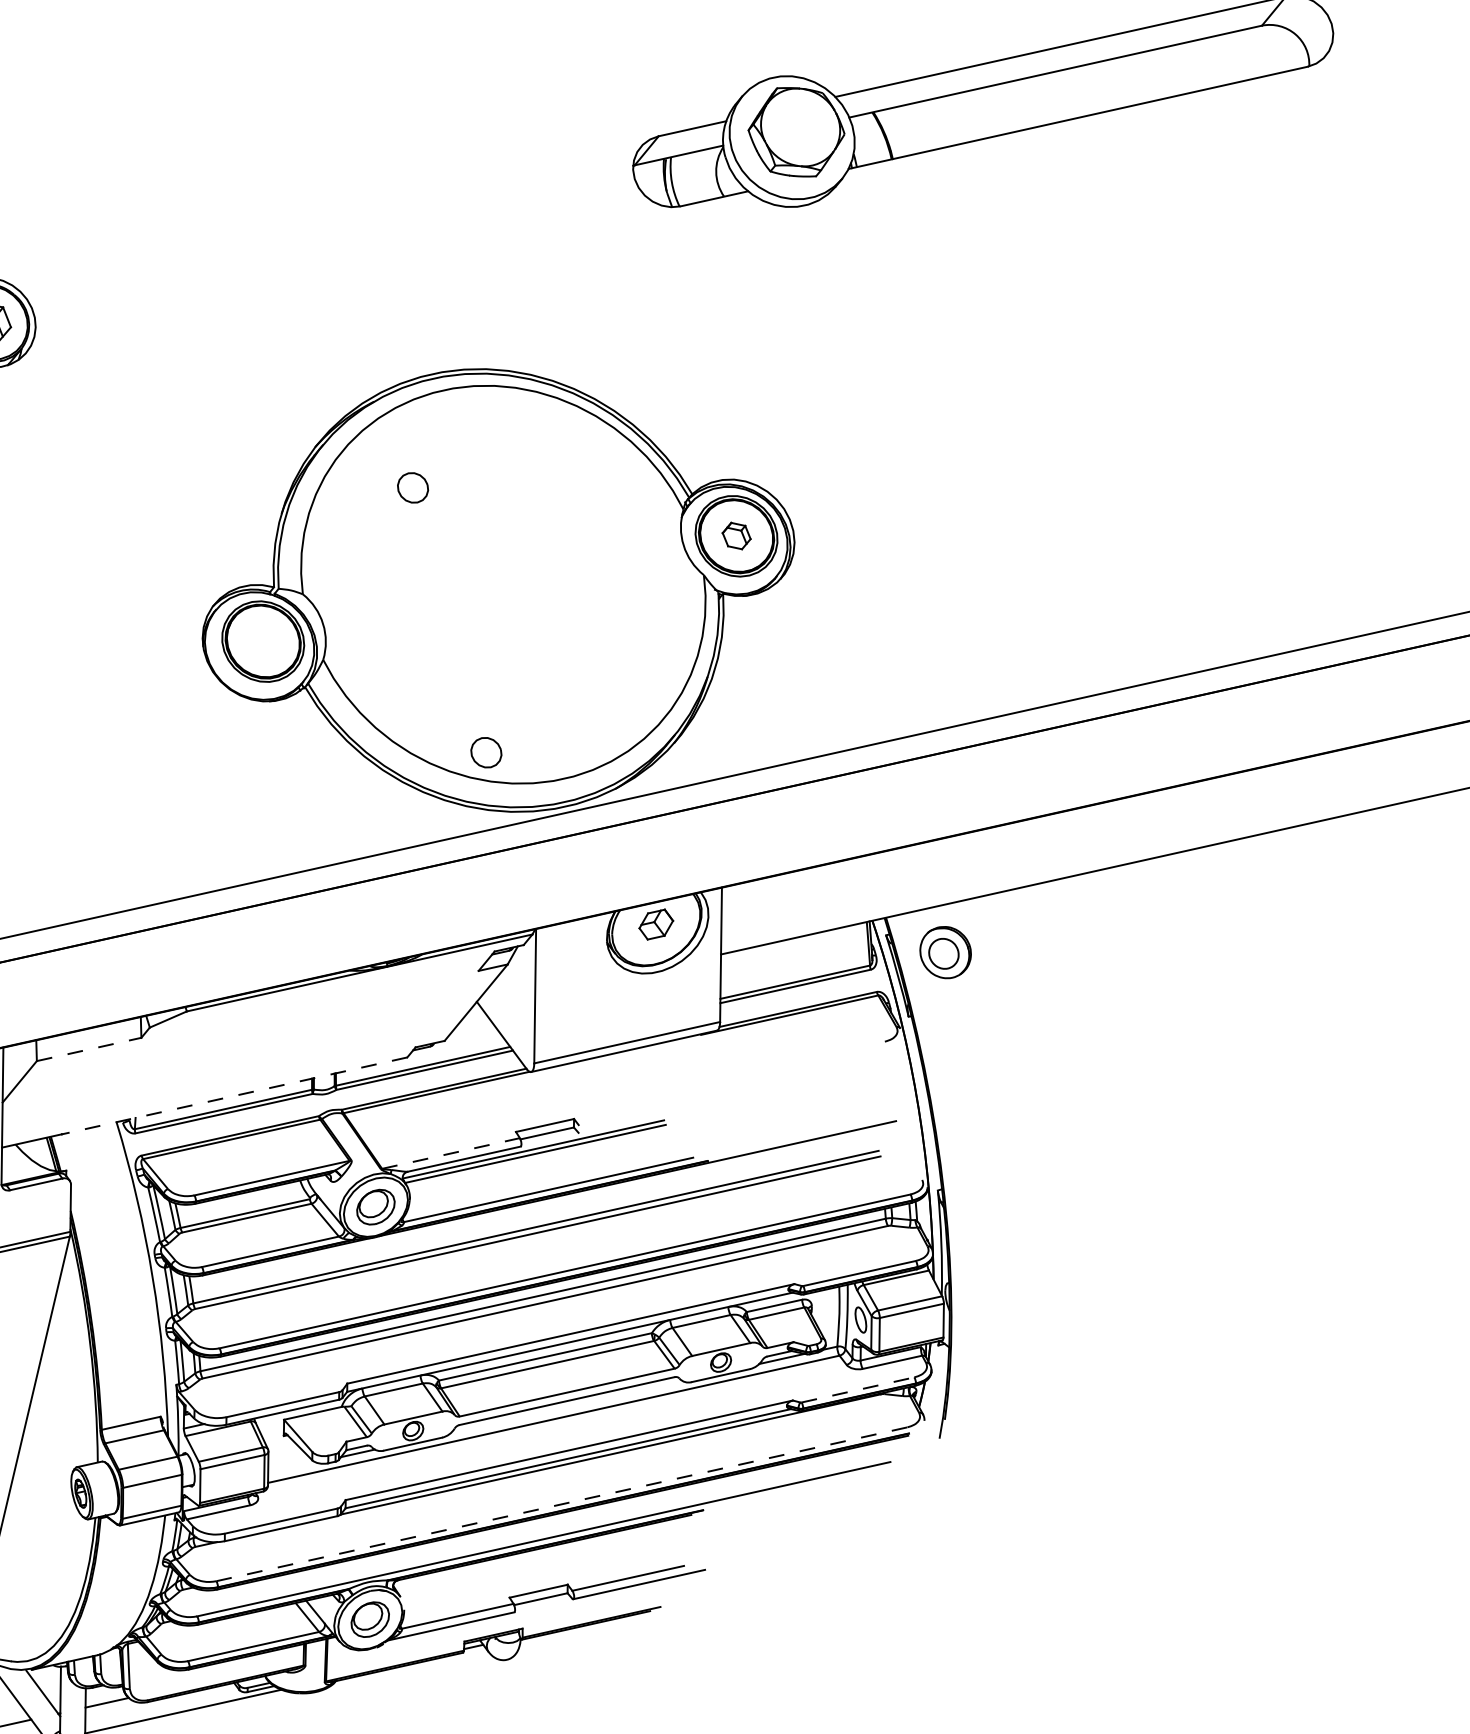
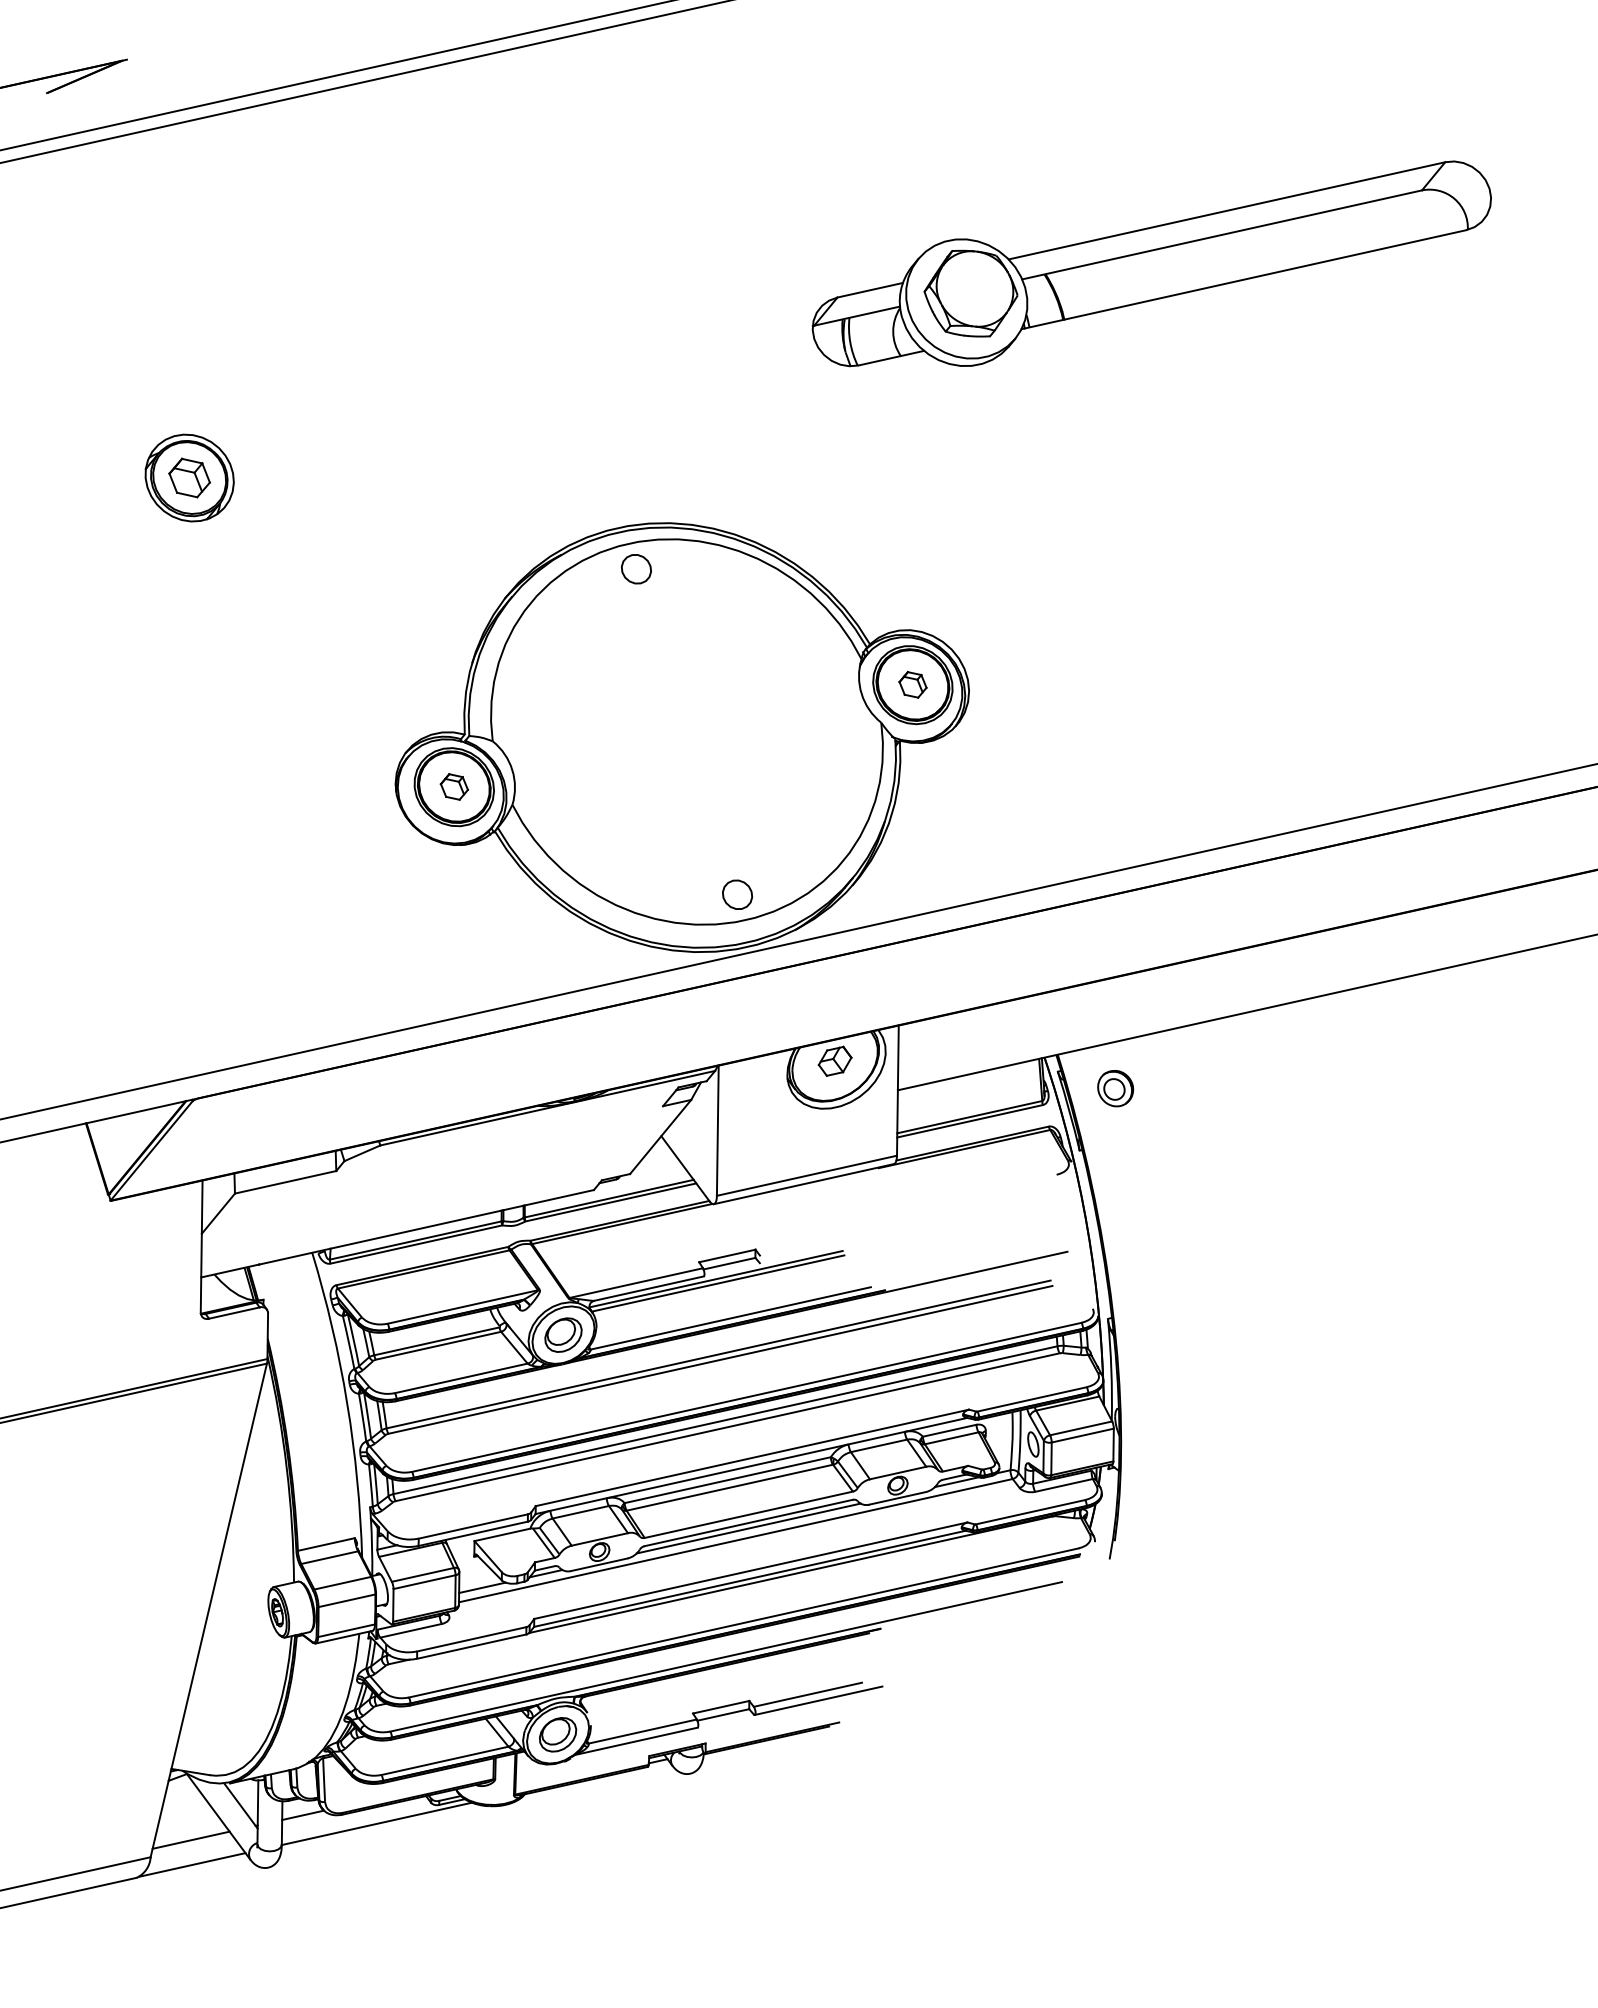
part: (413, 488) -> (636, 569), moved
part: (262, 640) -> (453, 786), added
part: (486, 752) -> (737, 894), moved
part: (945, 952) -> (1115, 1088), size x0.71
line: (88, 1049) -> (285, 1182), dashed -> solid
line: (234, 1096) -> (426, 1227), dashed -> solid
line: (451, 1153) -> (636, 1283), dashed -> solid
line: (857, 1390) -> (1030, 1512), dashed -> solid
line: (566, 1406) -> (748, 1528), added
line: (292, 1467) -> (482, 1587), added
line: (561, 1504) -> (743, 1623), dashed -> solid

